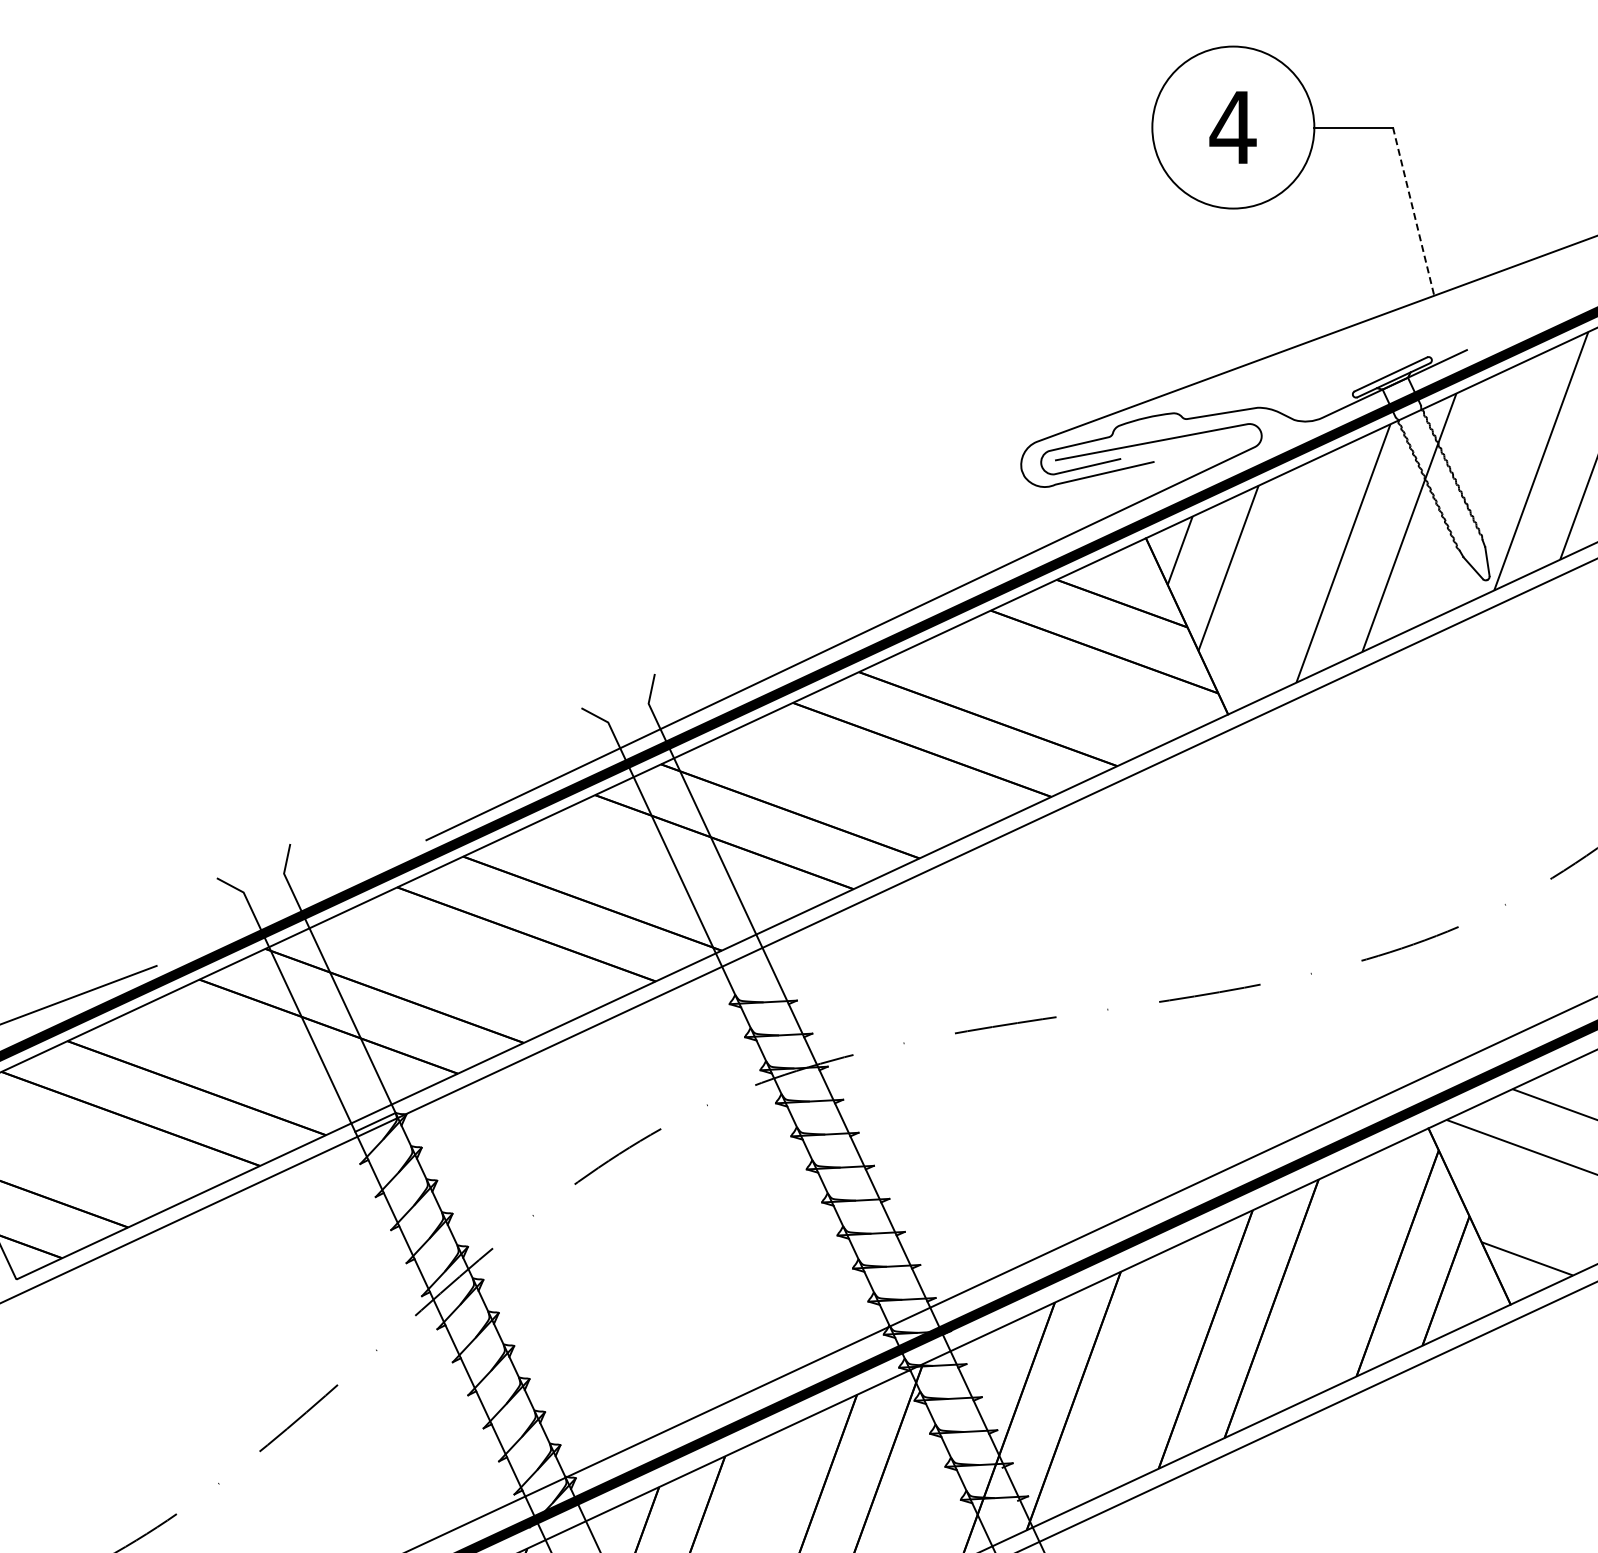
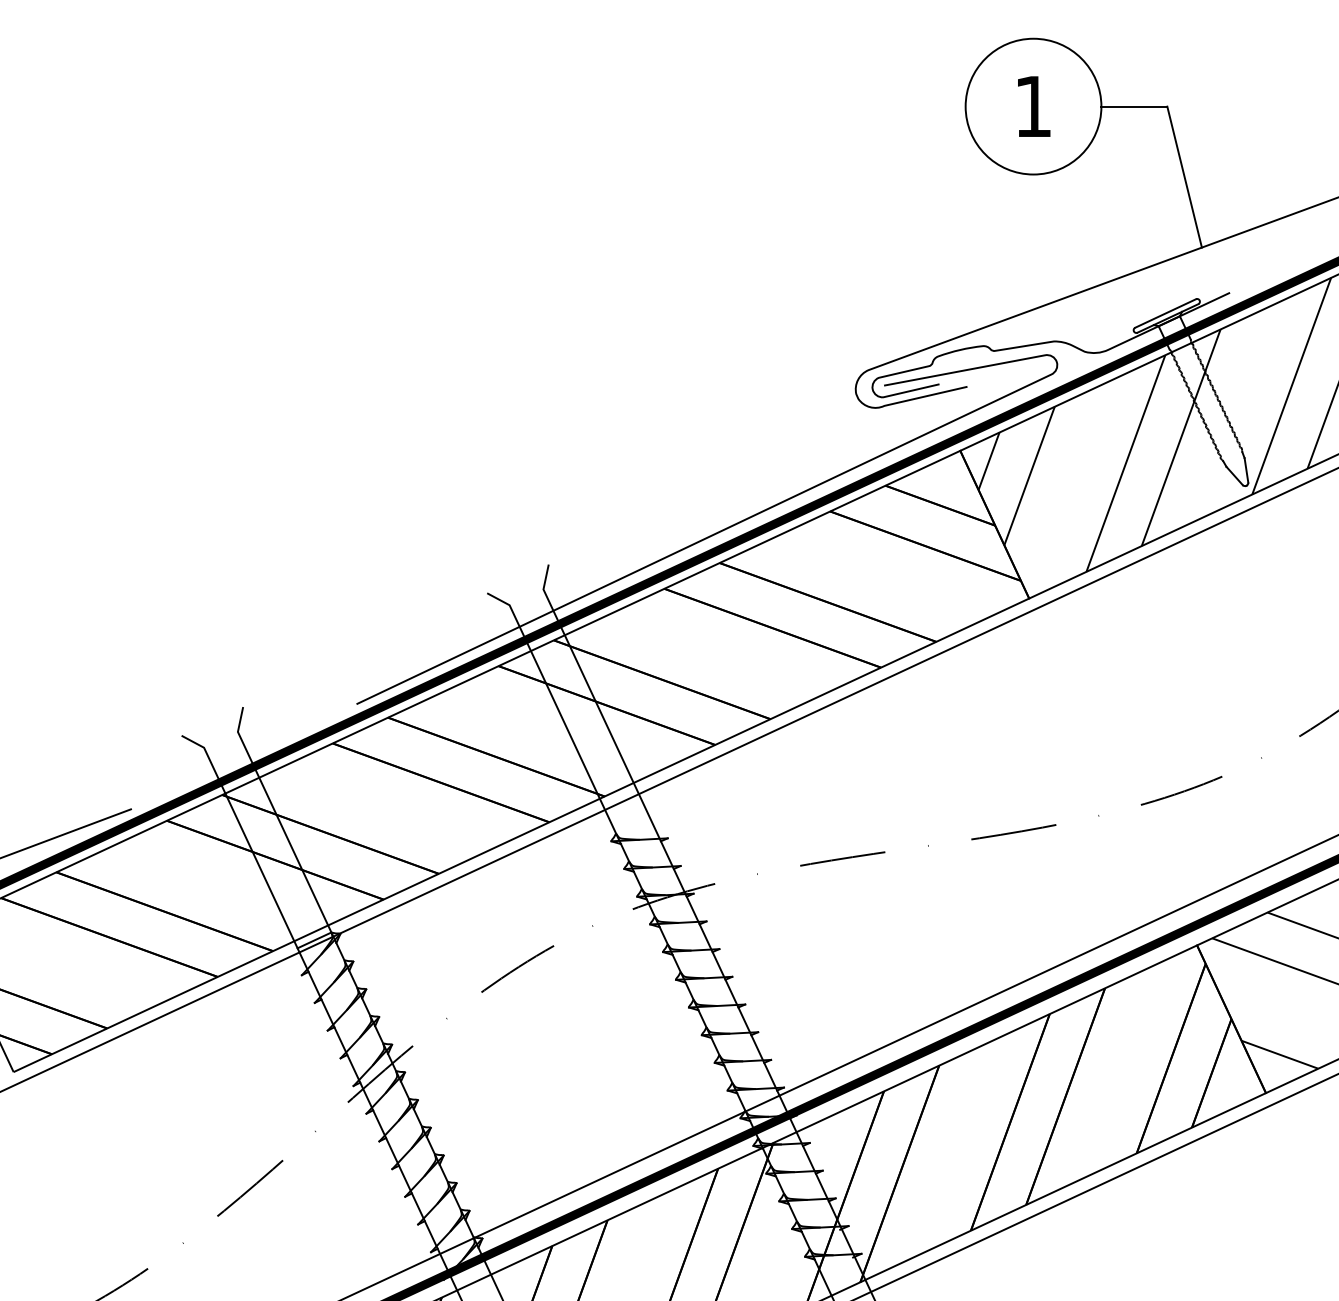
text: (1232, 127) -> (1032, 106), 4 -> 1
line: (1413, 211) -> (1184, 176), dashed -> solid

